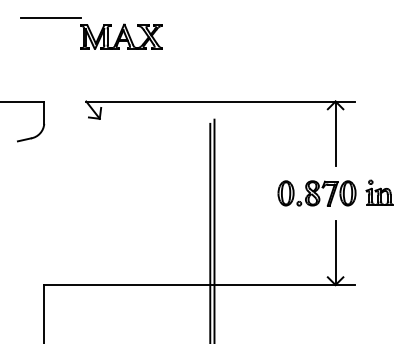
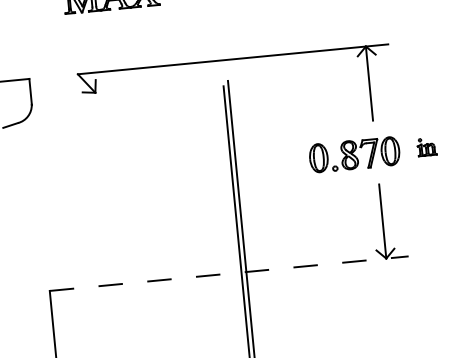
part: (379, 192) -> (426, 146), size x0.6
line: (200, 285) -> (230, 274), solid -> dashed

